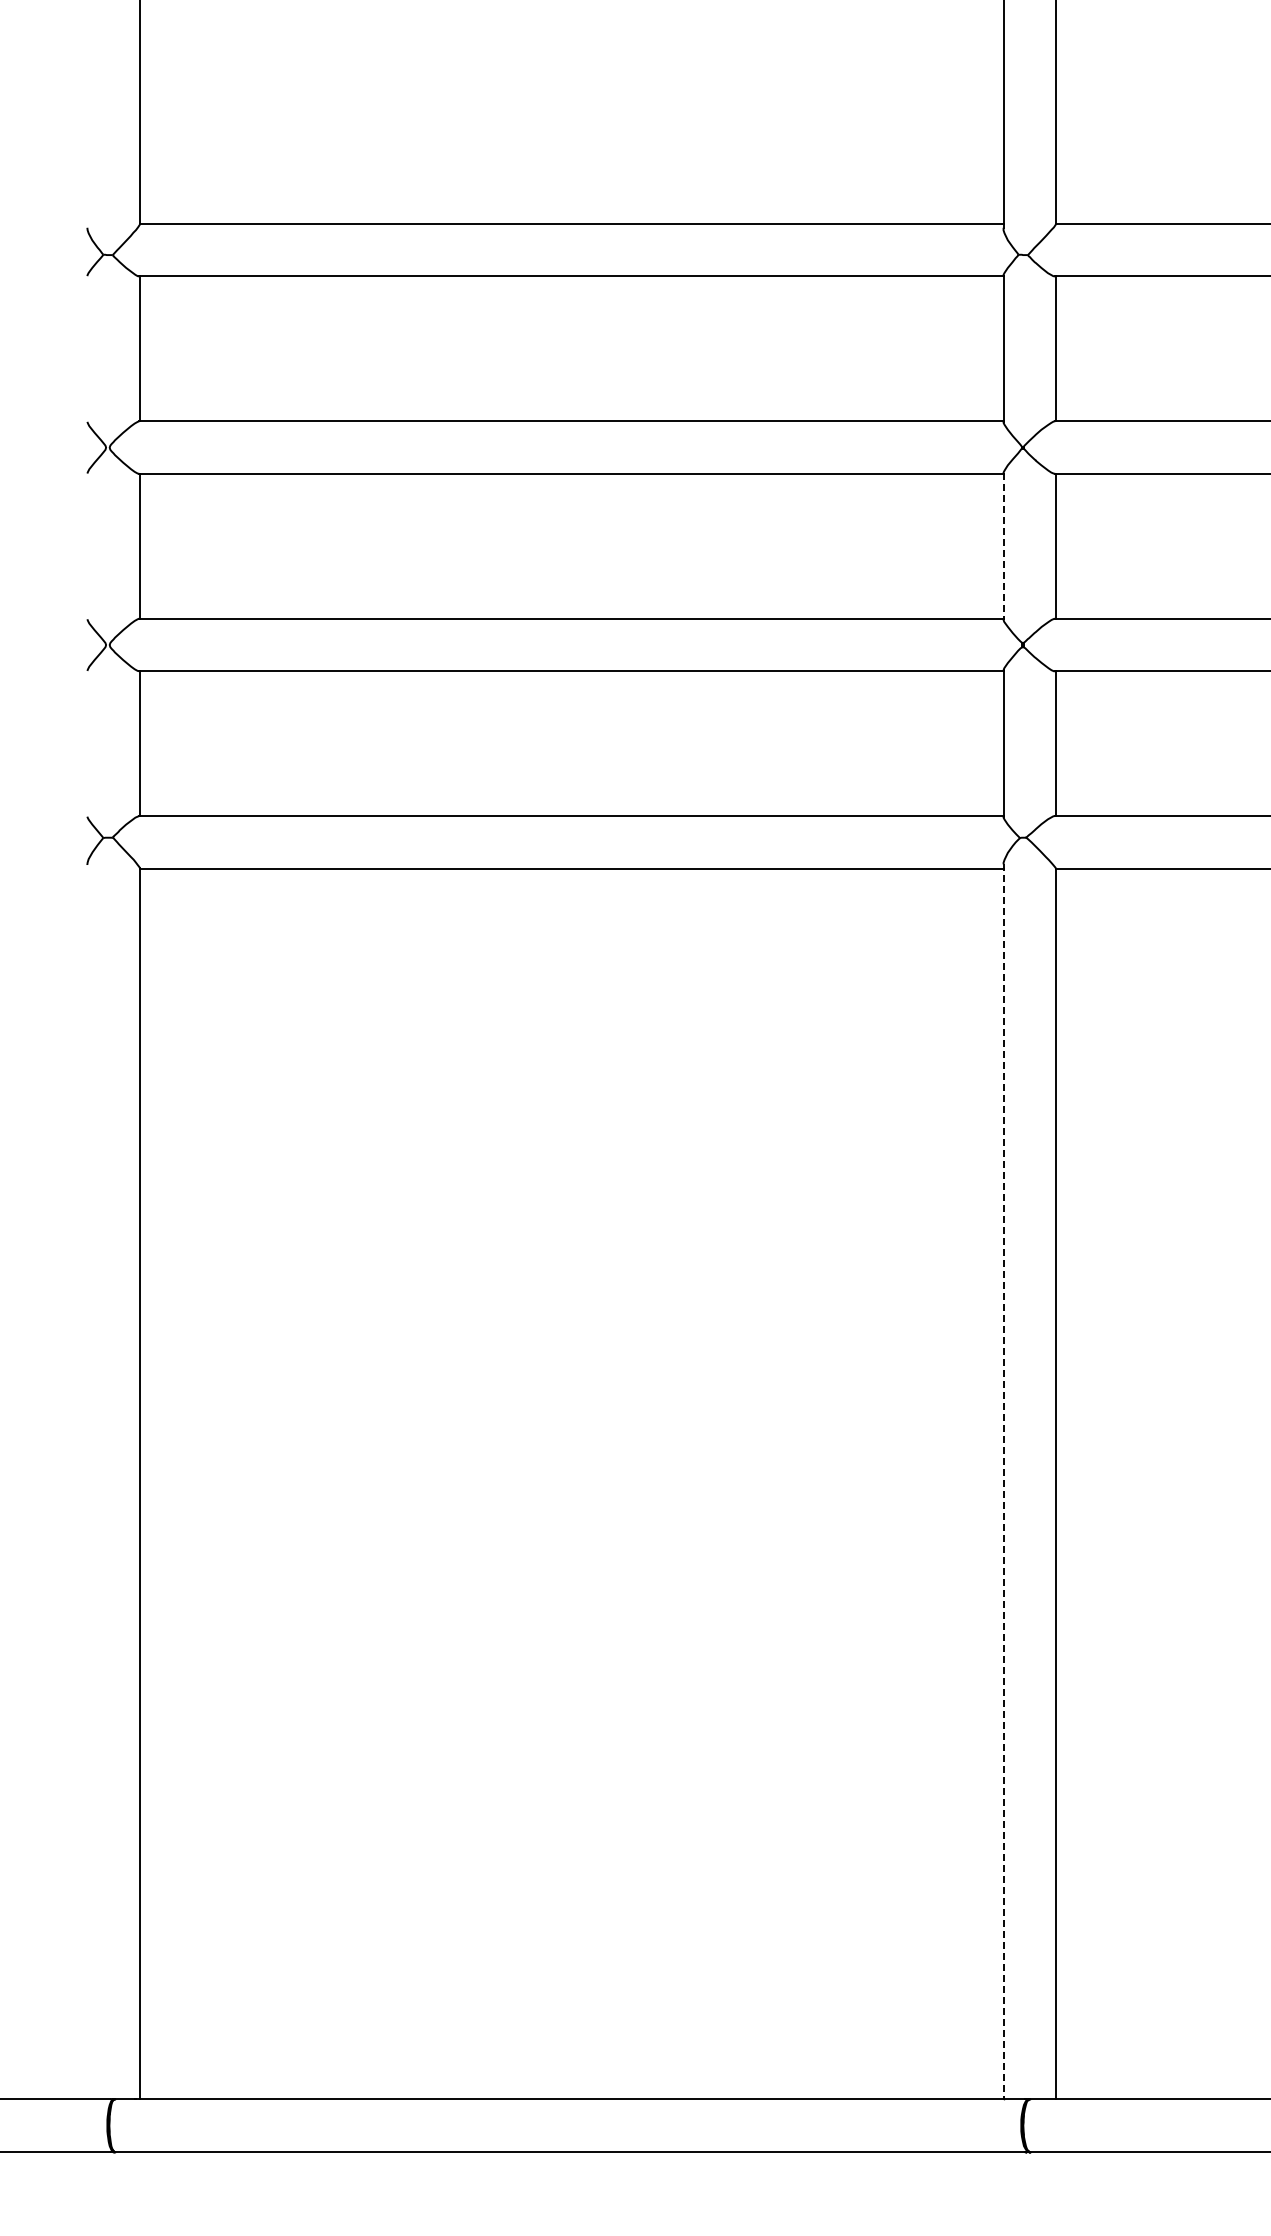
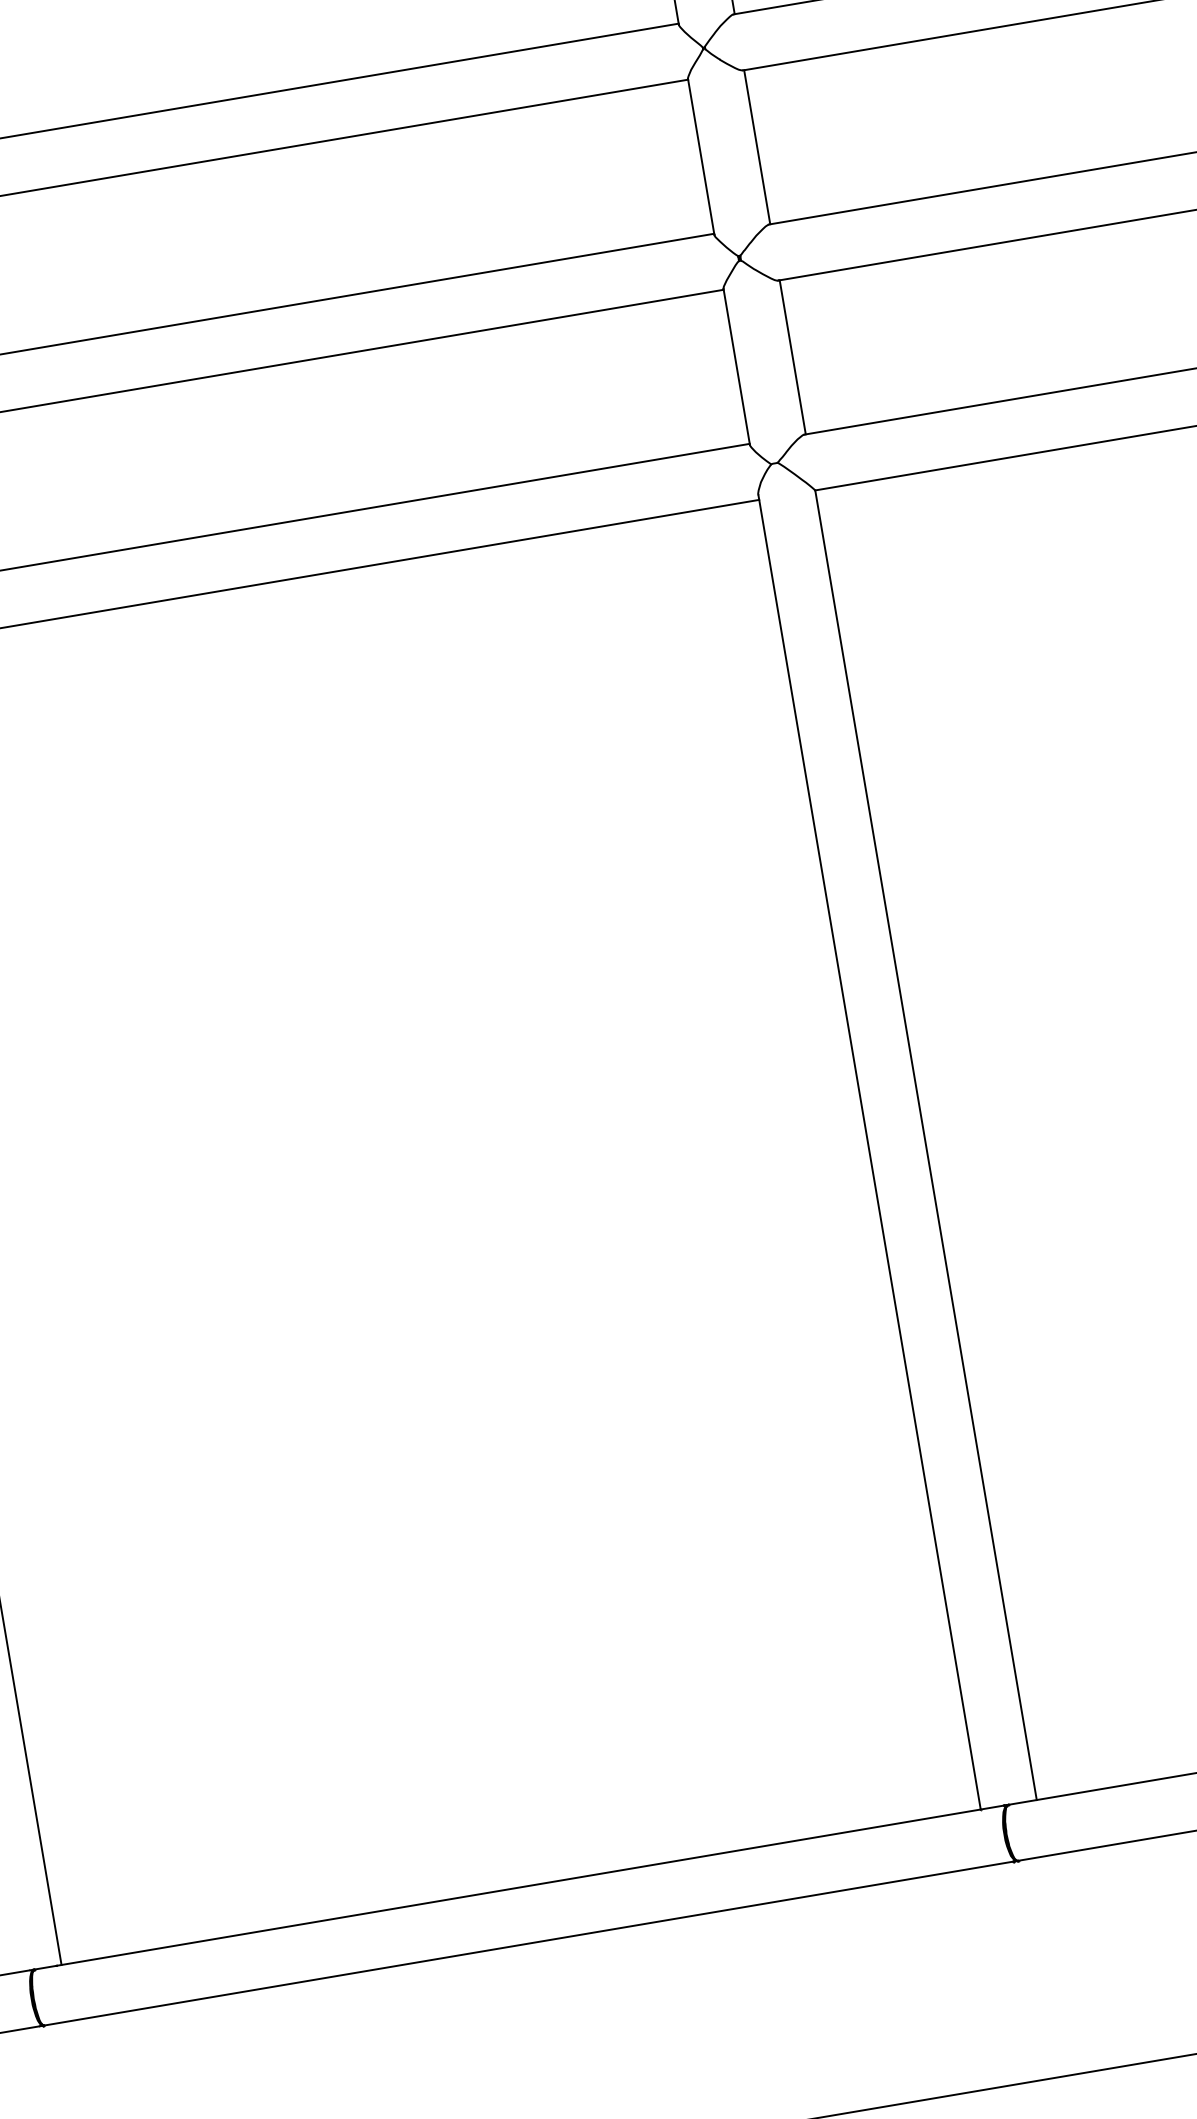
line: (1003, 547) -> (701, 158), dashed -> solid
line: (1003, 1482) -> (869, 1153), dashed -> solid

